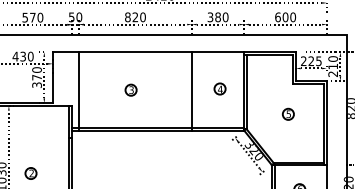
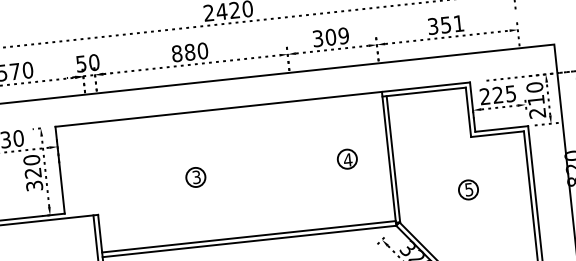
text: (135, 17) -> (190, 52), 820 -> 880
text: (221, 17) -> (336, 36), 380 -> 309
text: (285, 17) -> (445, 25), 600 -> 351
text: (36, 77) -> (32, 172), 370 -> 320
line: (79, 91) -> (108, 189), removed
line: (191, 91) -> (299, 168), removed

